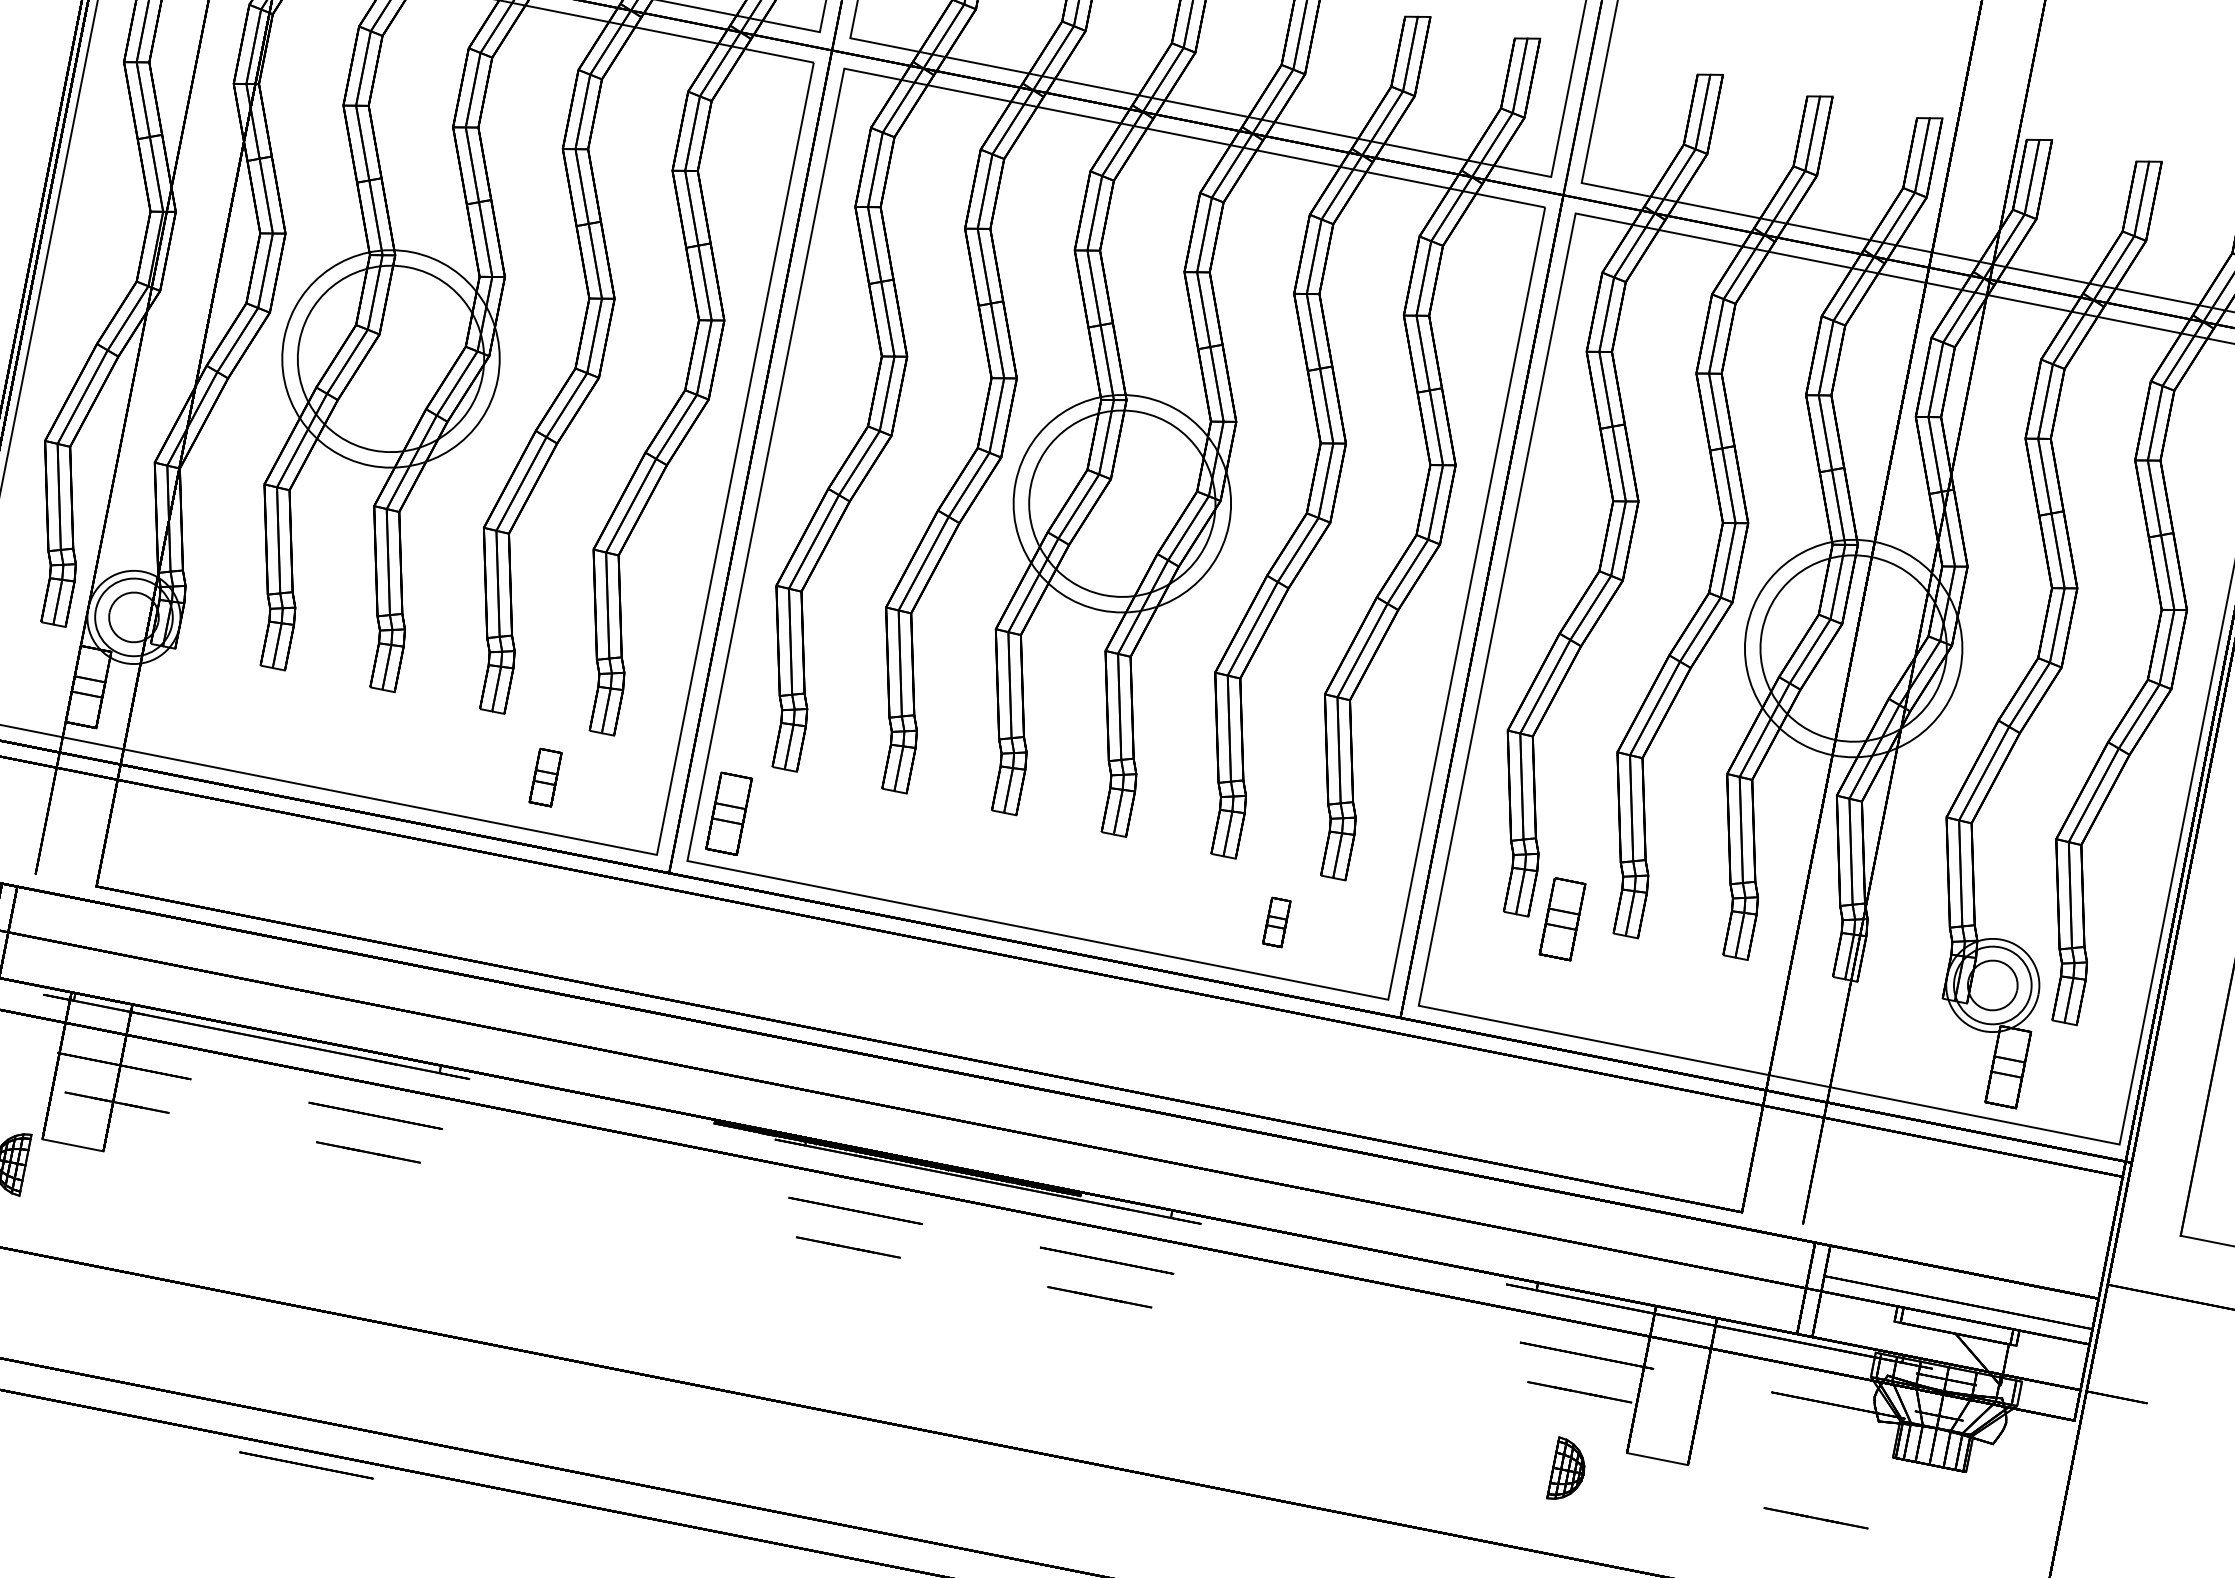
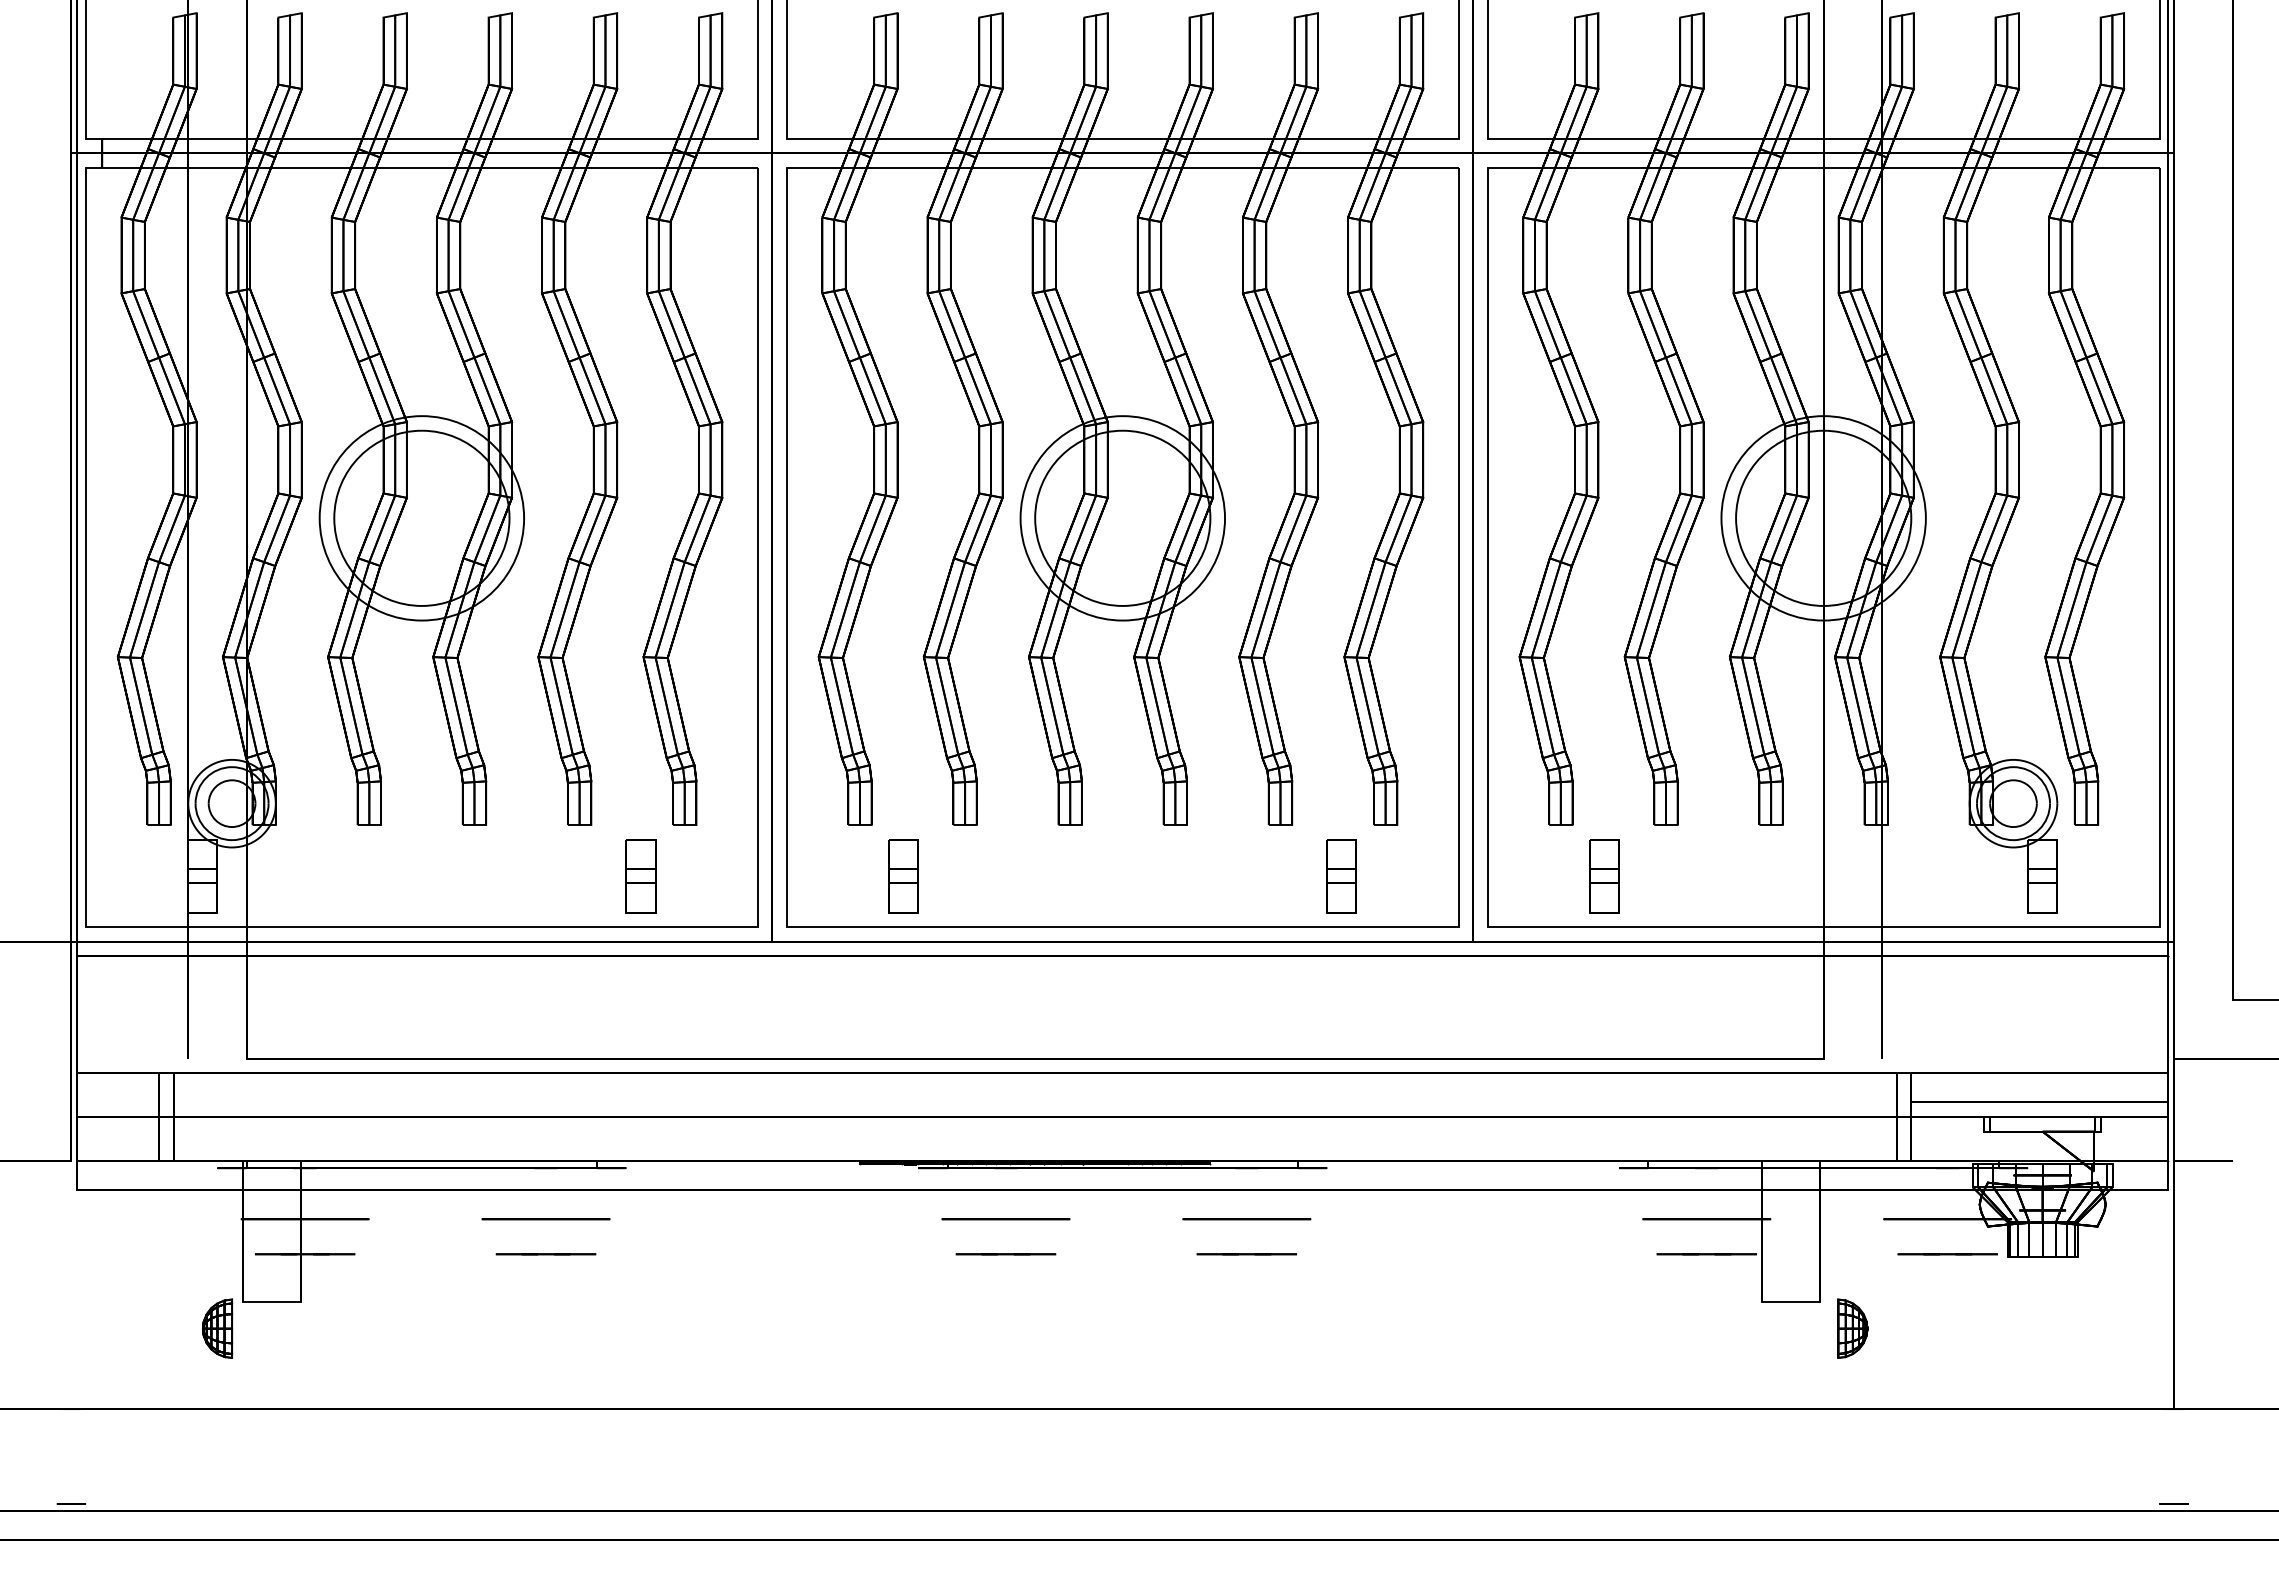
part: (545, 777) -> (640, 876), size x1.43
part: (728, 814) -> (903, 876), moved
part: (1562, 919) -> (1604, 876), moved
part: (1276, 922) -> (1341, 876), size x1.67
circle: (305, 1465) -> (545, 1554), removed
part: (1568, 1470) -> (1852, 1328), moved
line: (1815, 1518) -> (1947, 1254), moved

